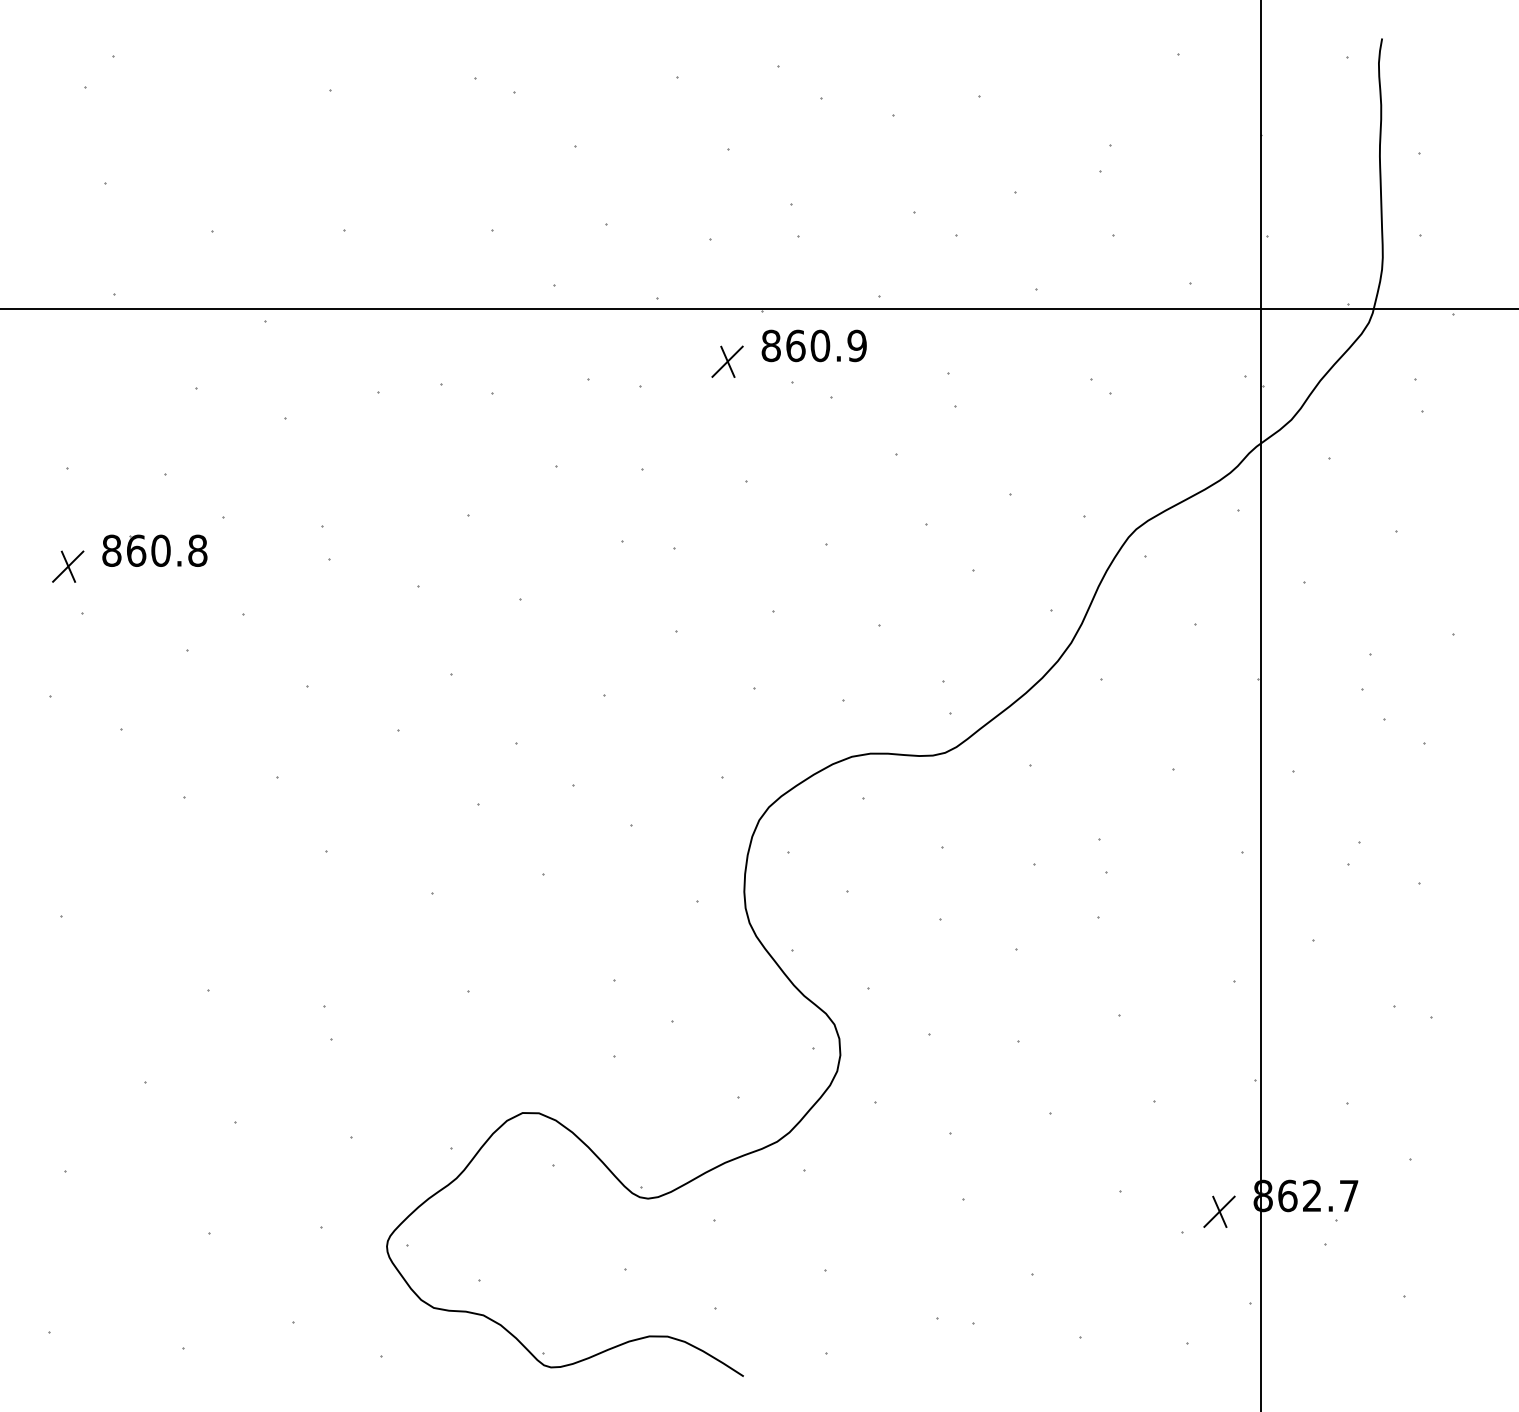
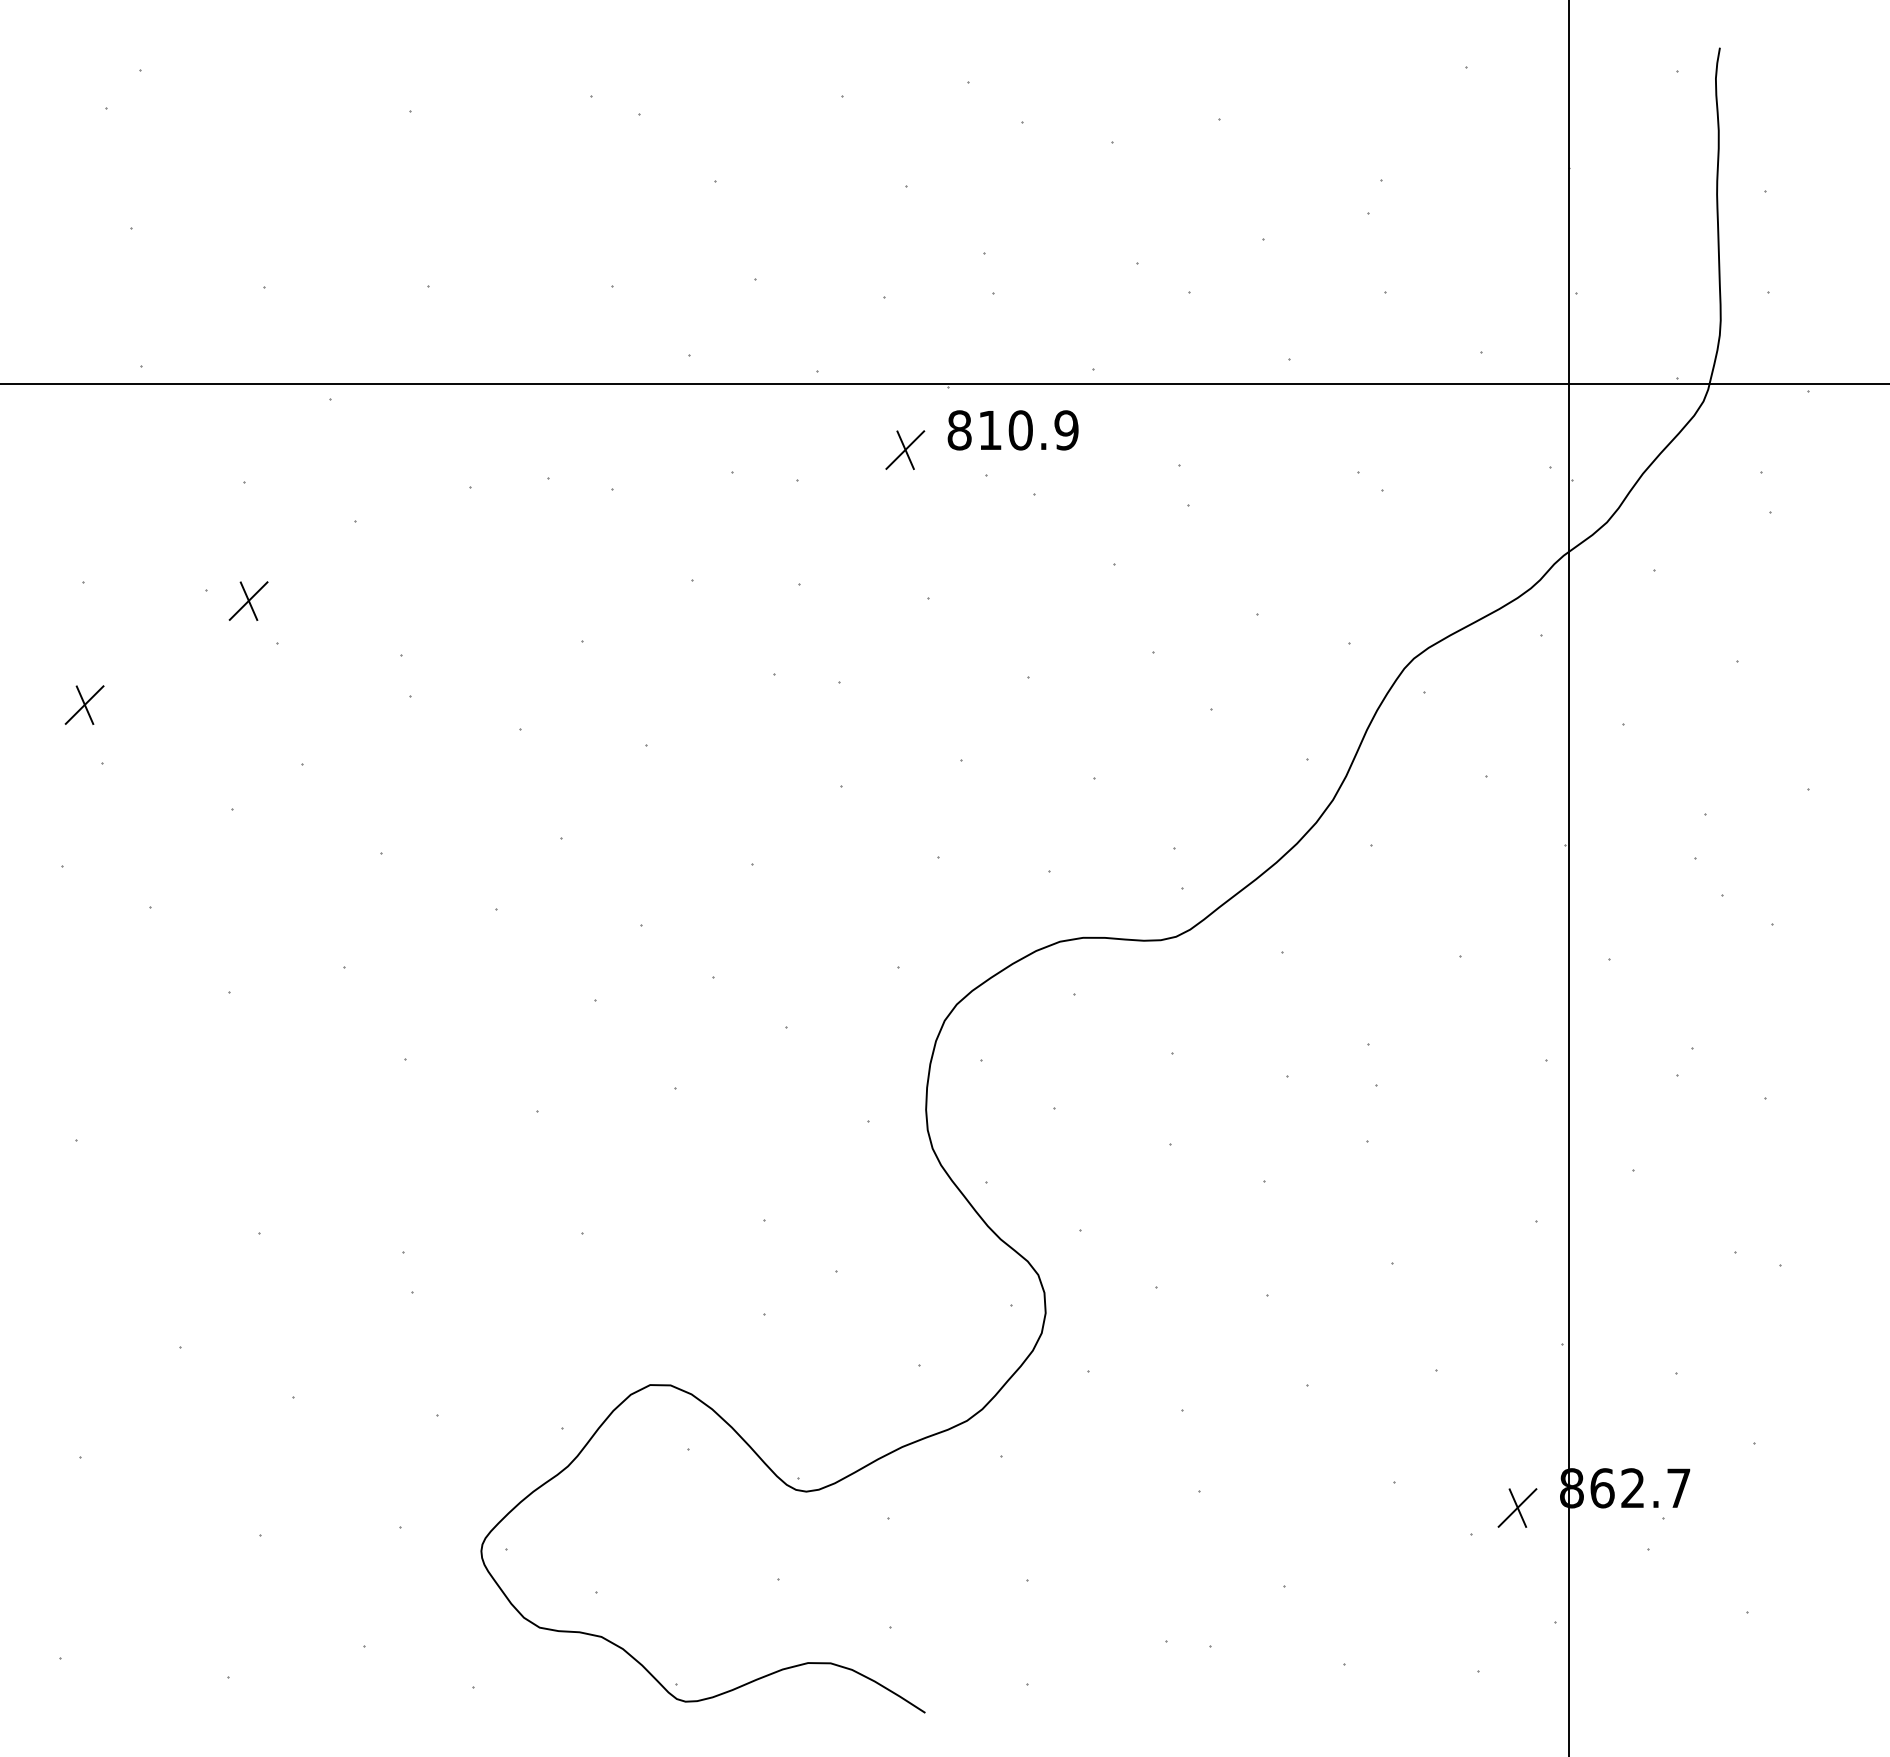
text: (796, 346) -> (990, 430), 860.9 -> 810.9
part: (199, 482) -> (248, 600), added
part: (154, 550) -> (192, 685), removed

